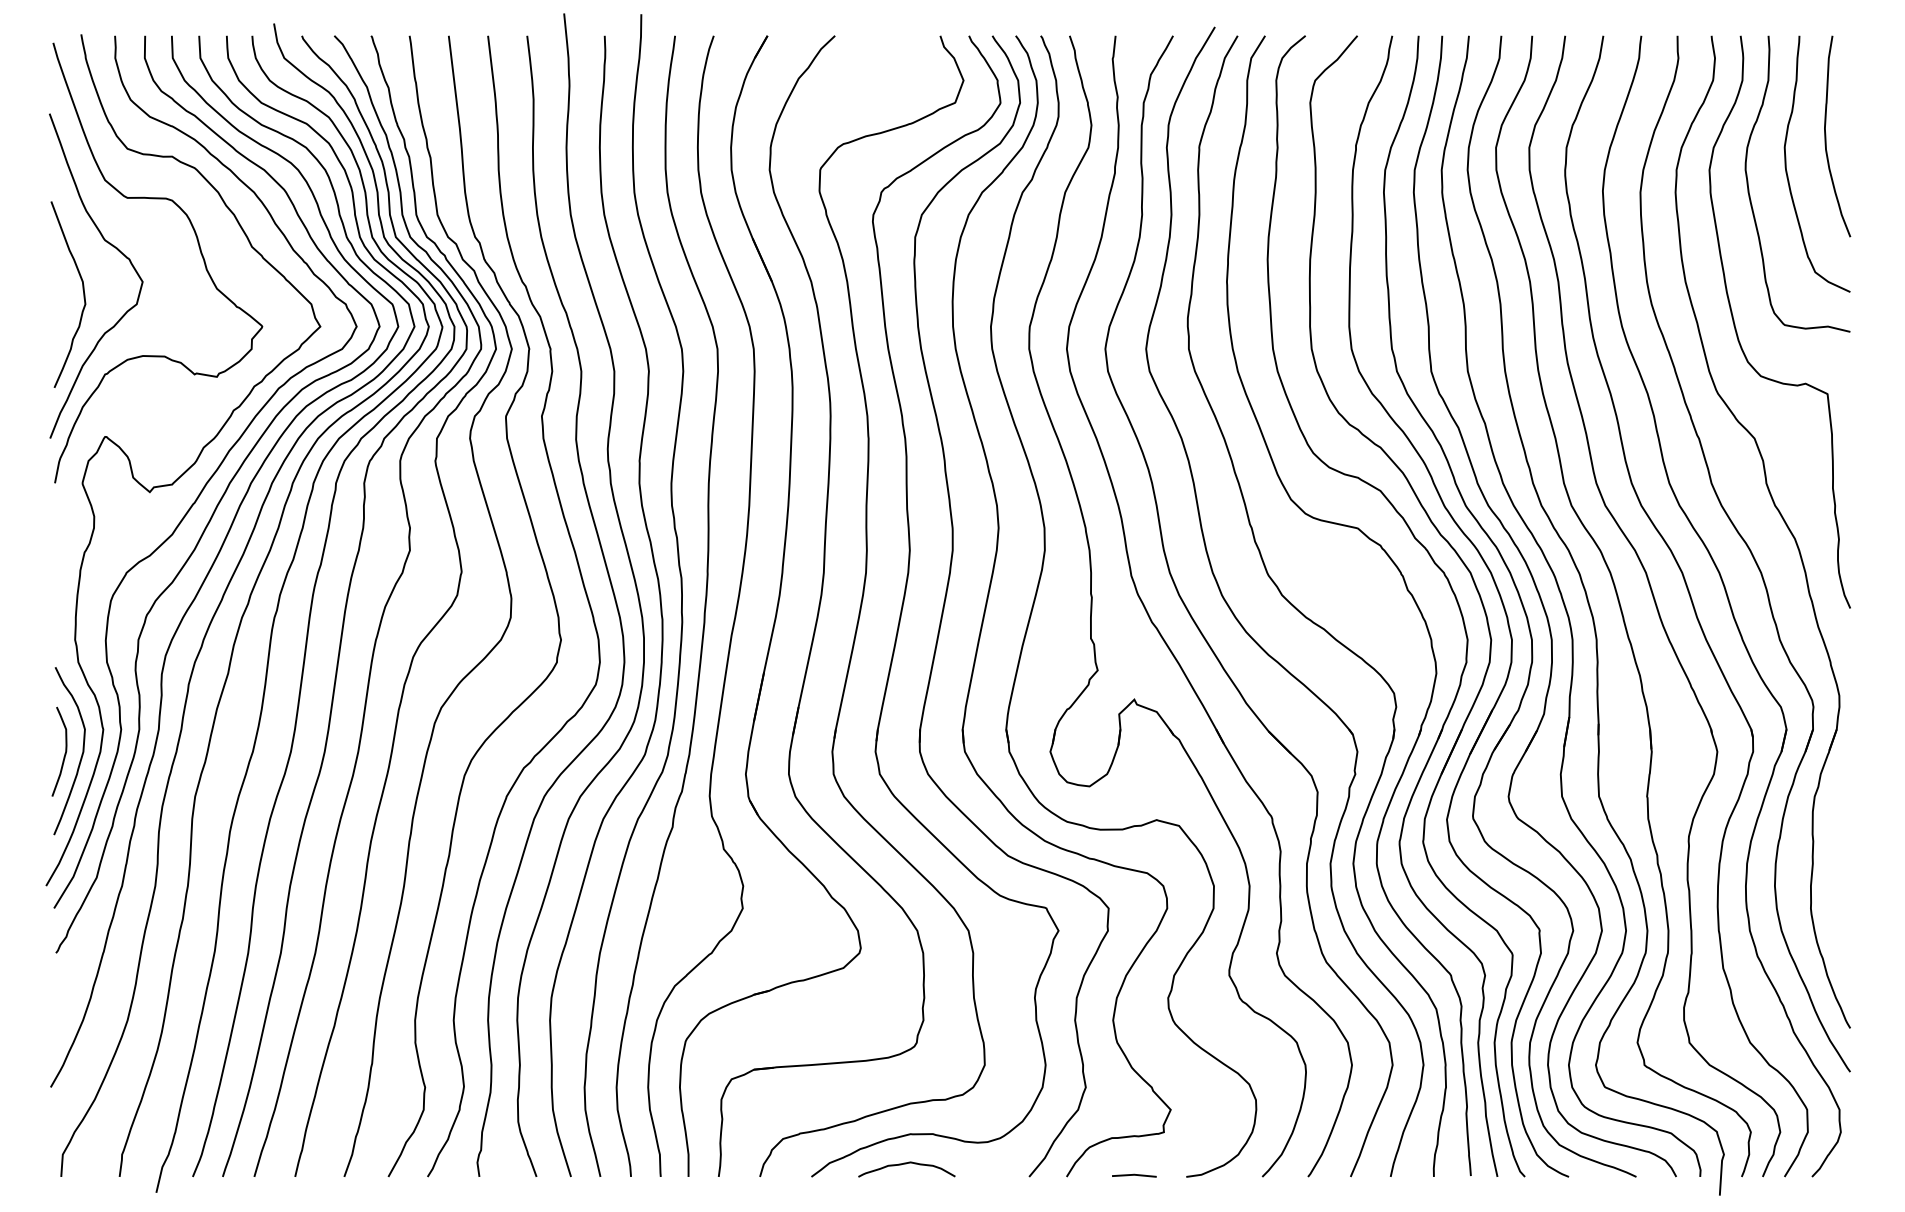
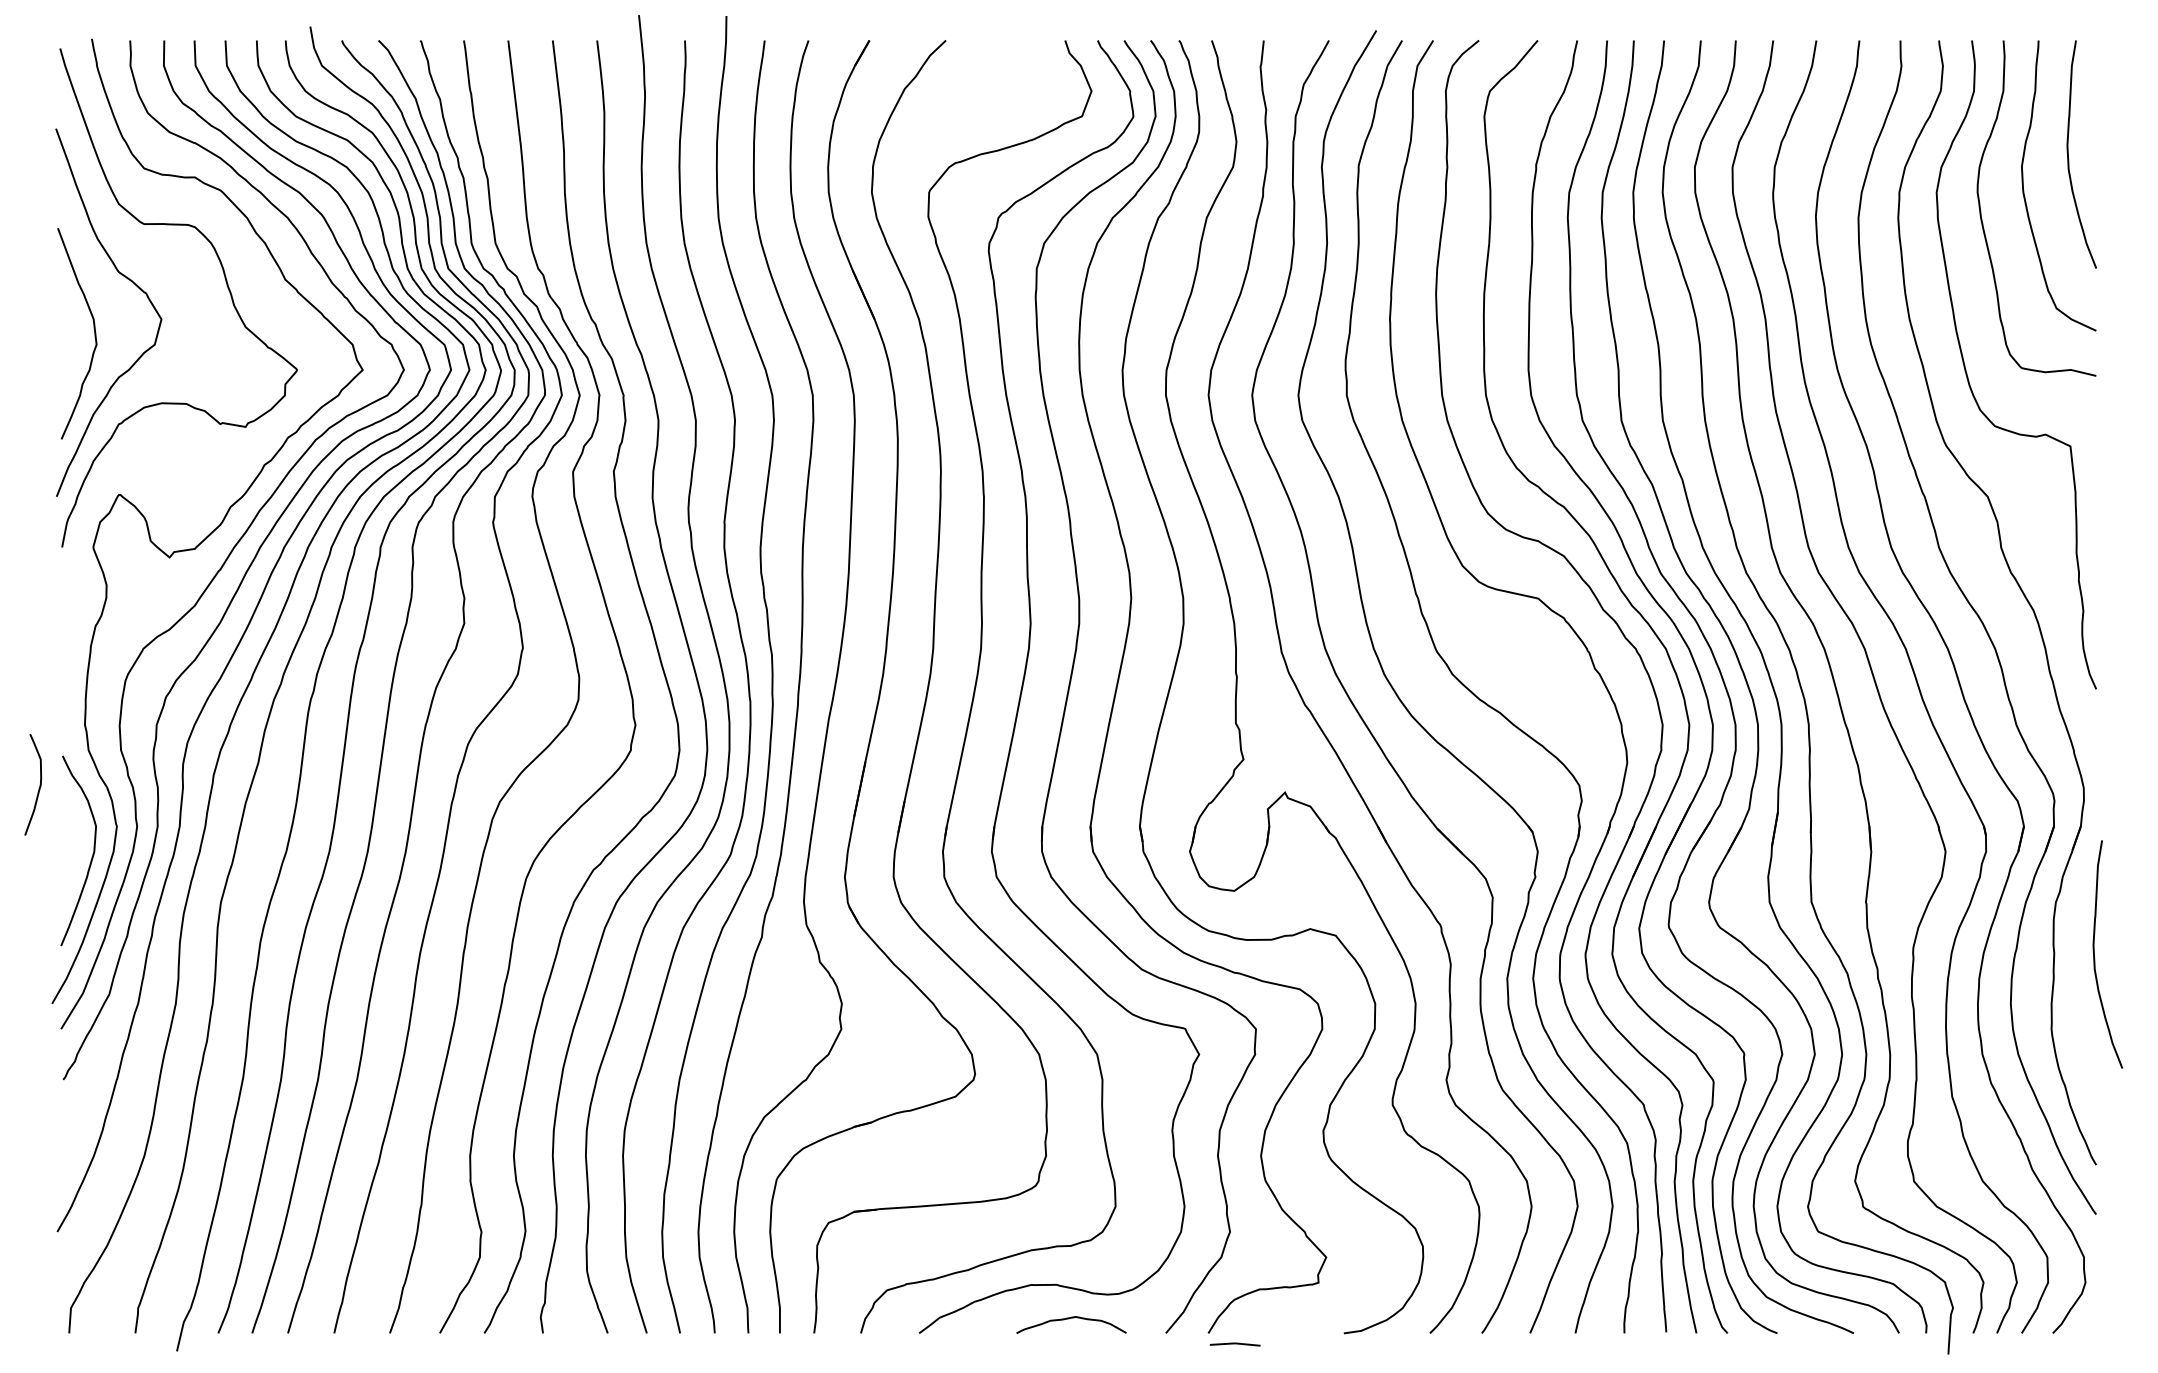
curve: (64, 753) -> (38, 786), moved
curve: (1849, 842) -> (2095, 954), added
curve: (906, 1164) -> (1071, 1319), moved
line: (1134, 1175) -> (1235, 1344), moved

